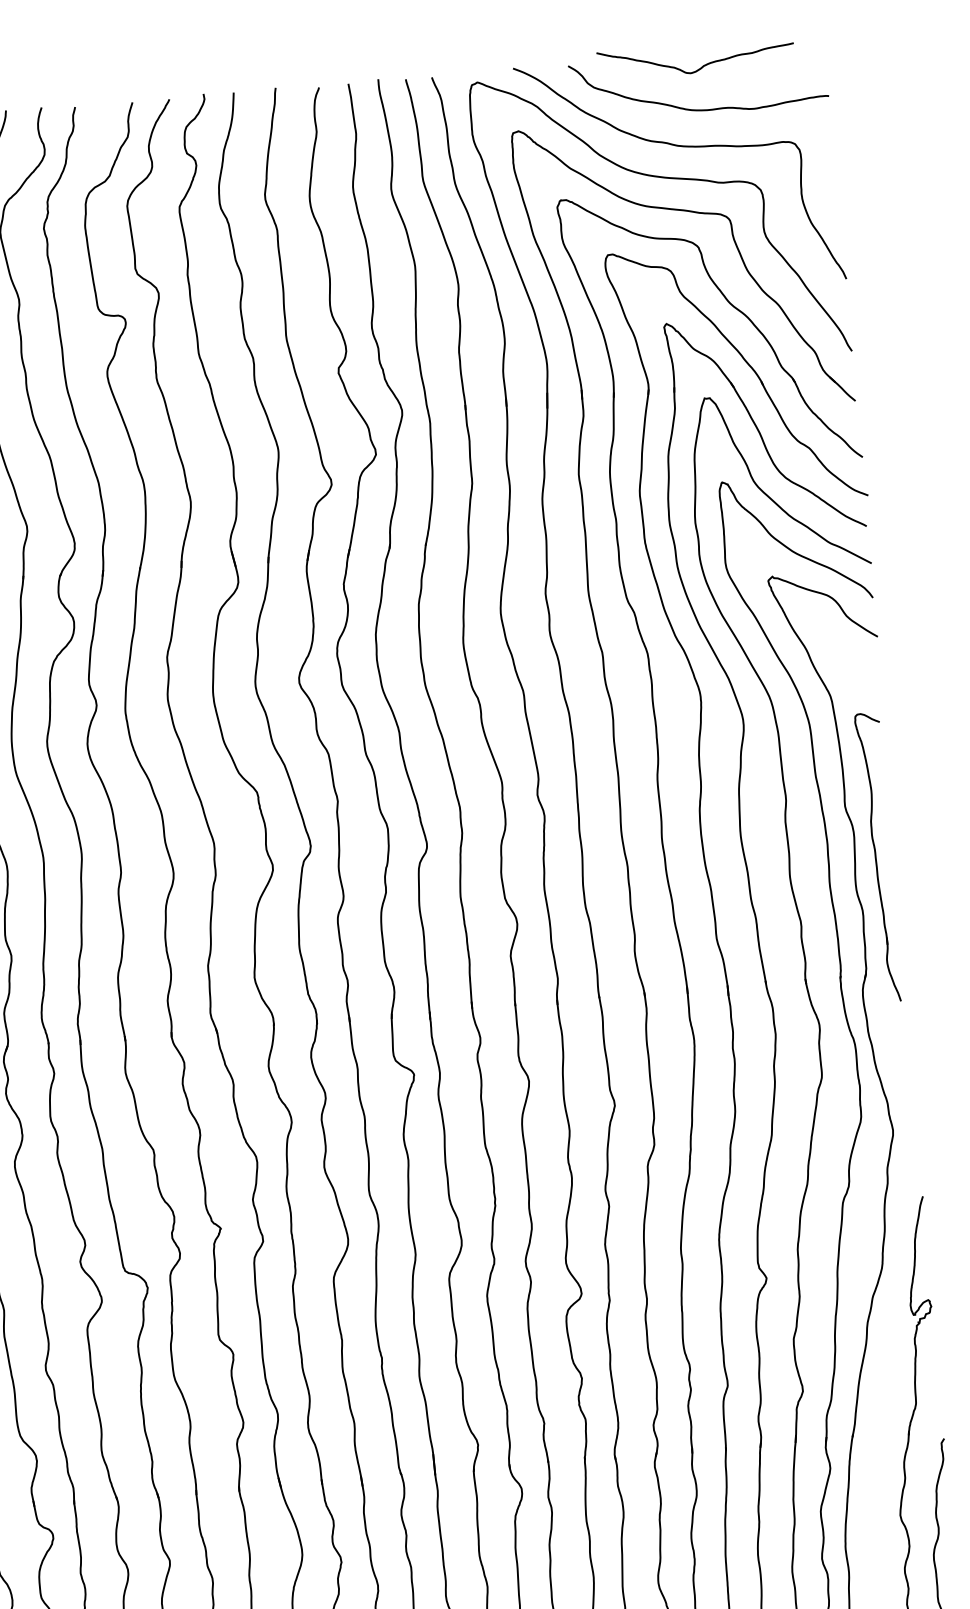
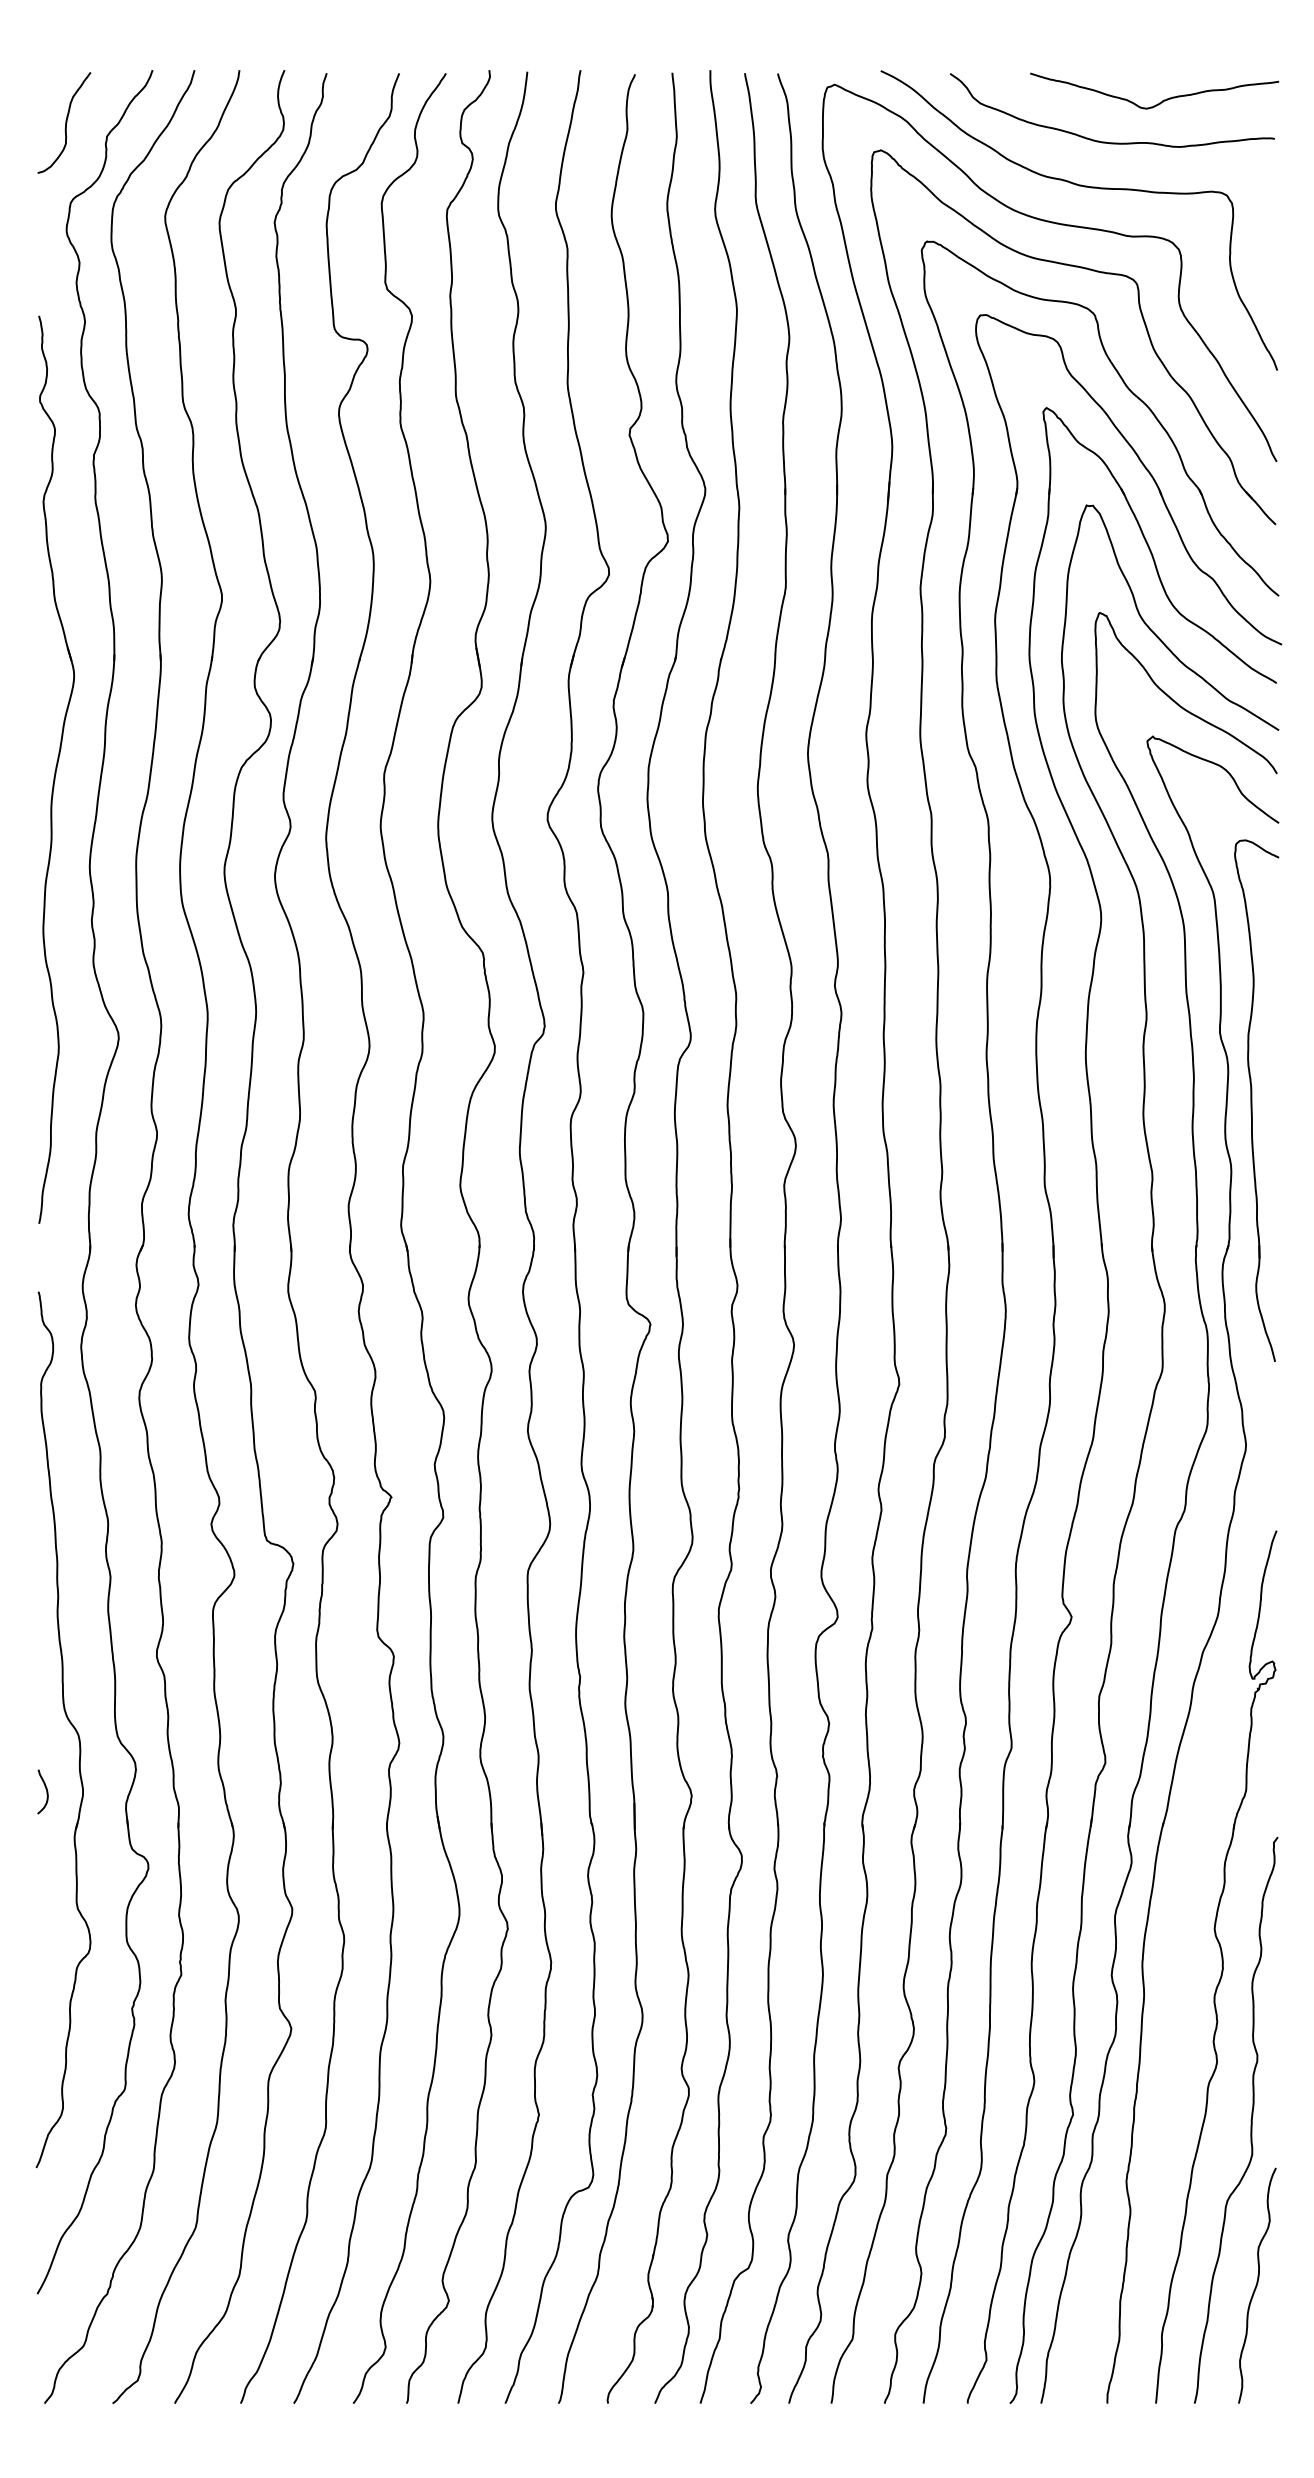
curve: (702, 65) -> (1162, 100), moved
part: (878, 857) -> (1256, 1100), size x1.43

